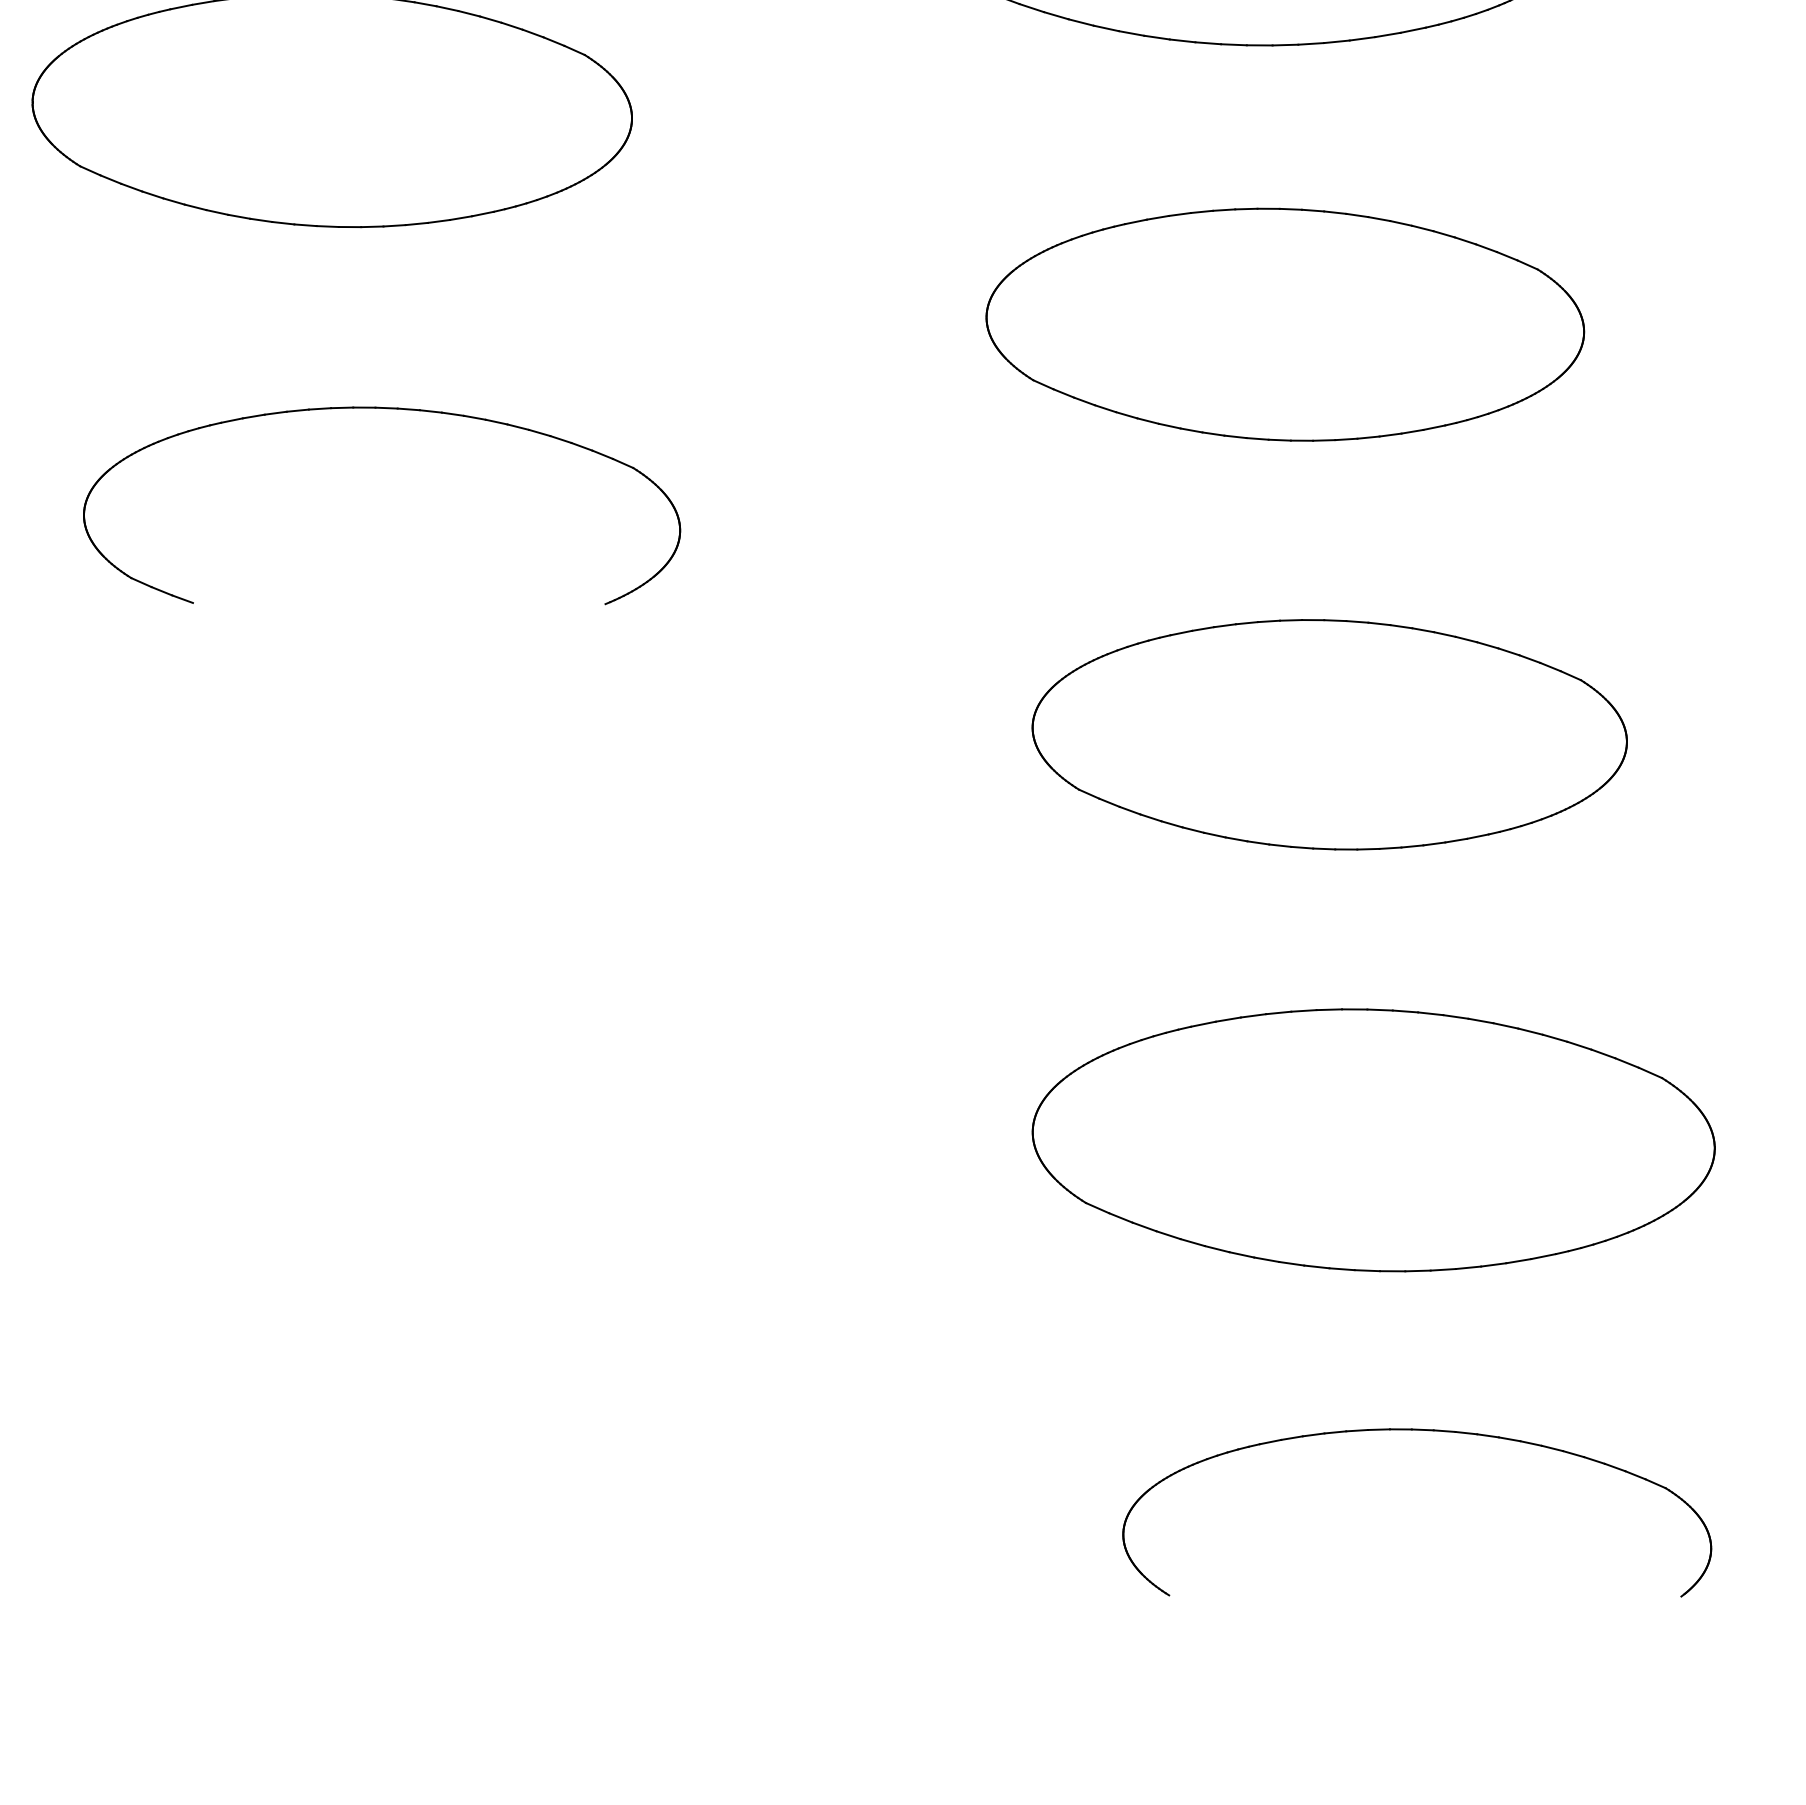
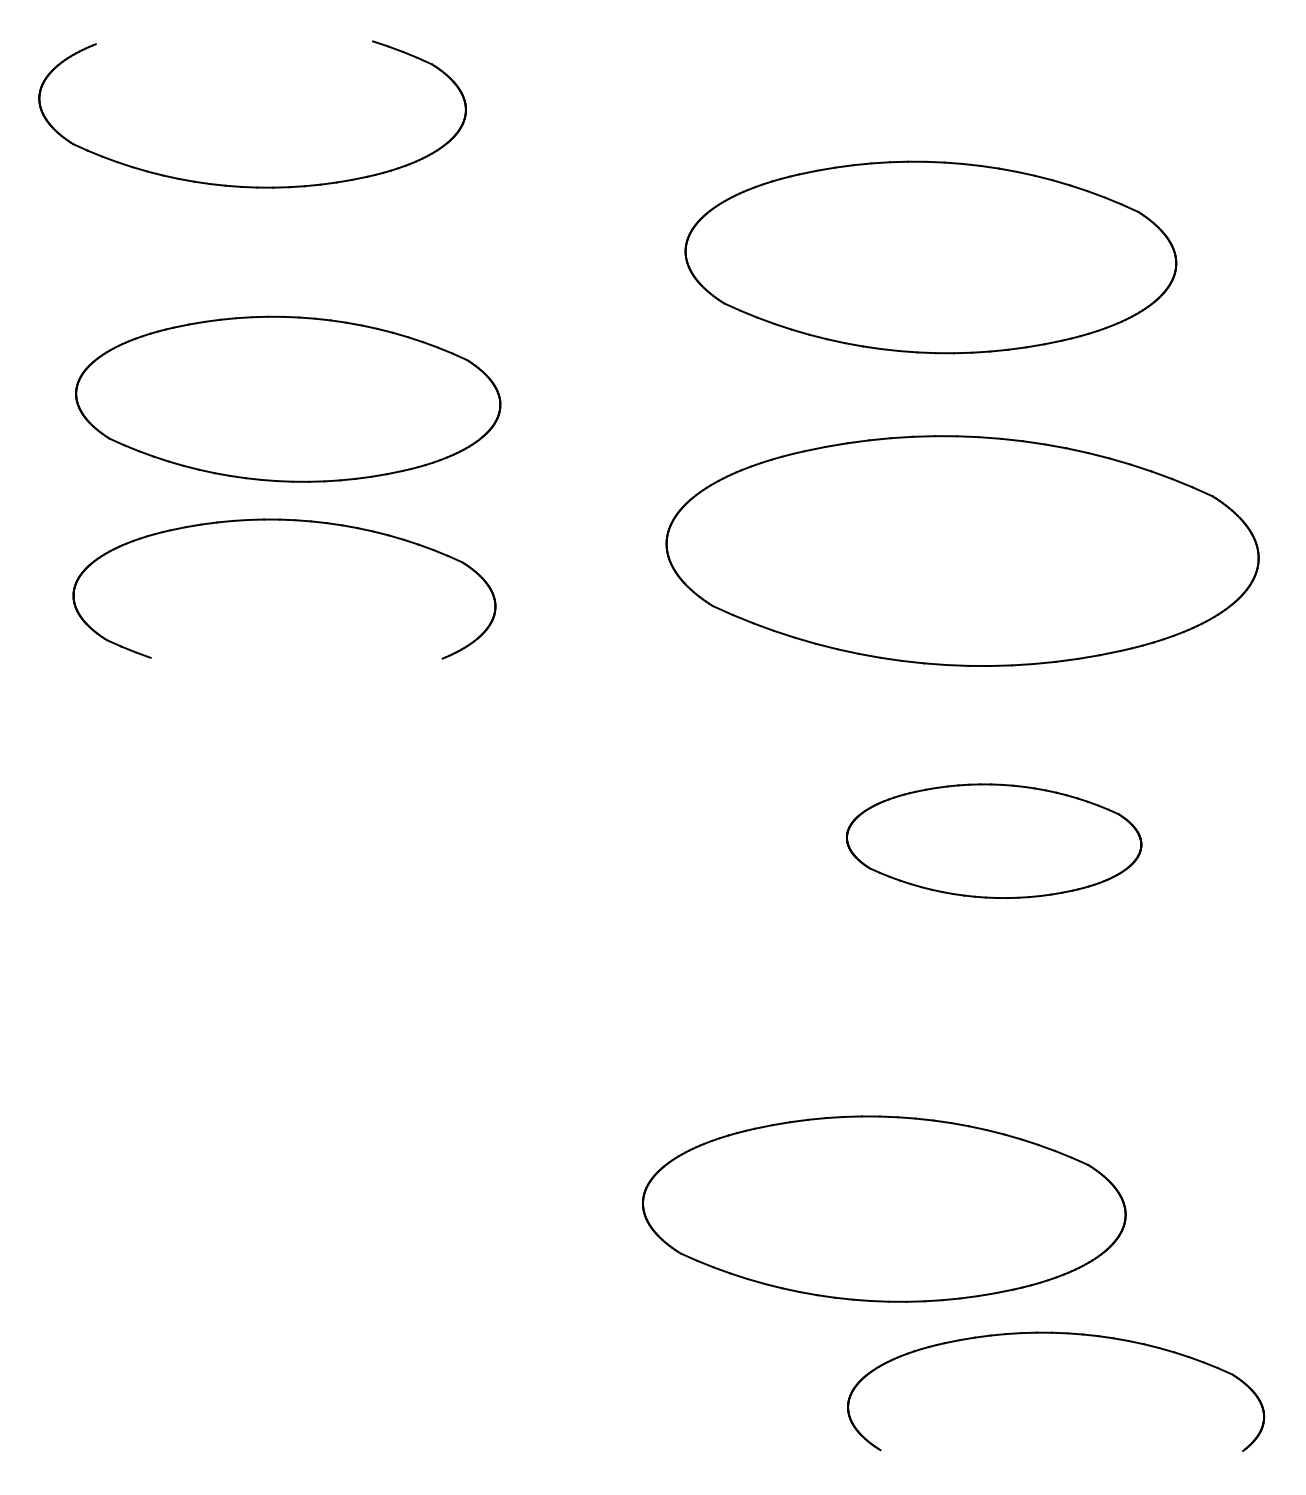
part: (1285, 324) -> (962, 550), size x1.4
part: (394, 410) -> (293, 521), moved
part: (1328, 735) -> (993, 841), size x0.7
part: (1374, 1139) -> (884, 1208), moved

